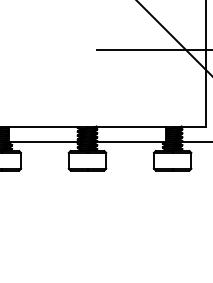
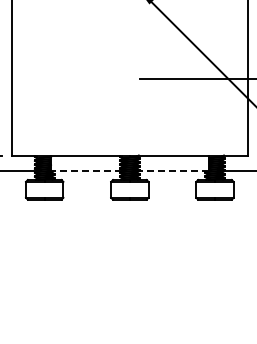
line: (43, 142) -> (85, 171), solid -> dashed
line: (132, 142) -> (174, 171), solid -> dashed

